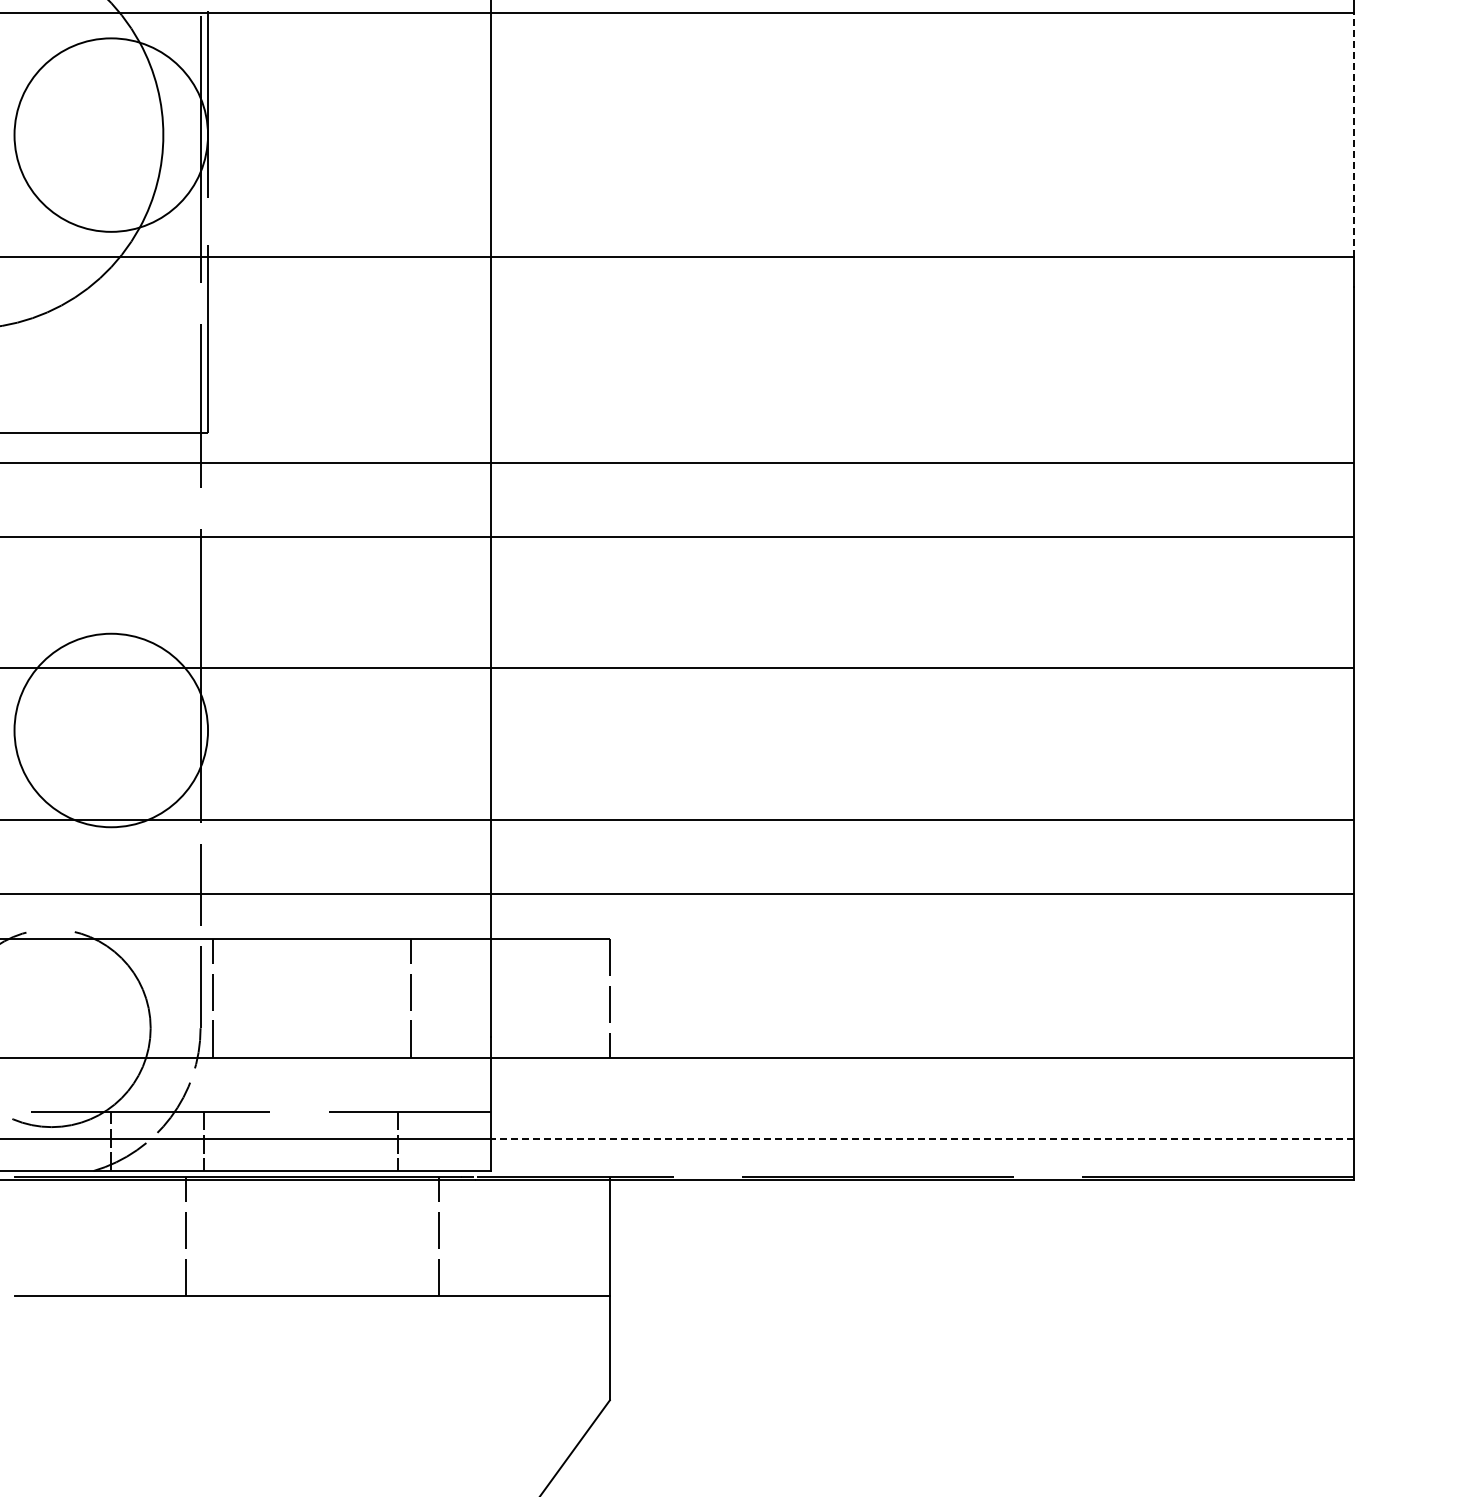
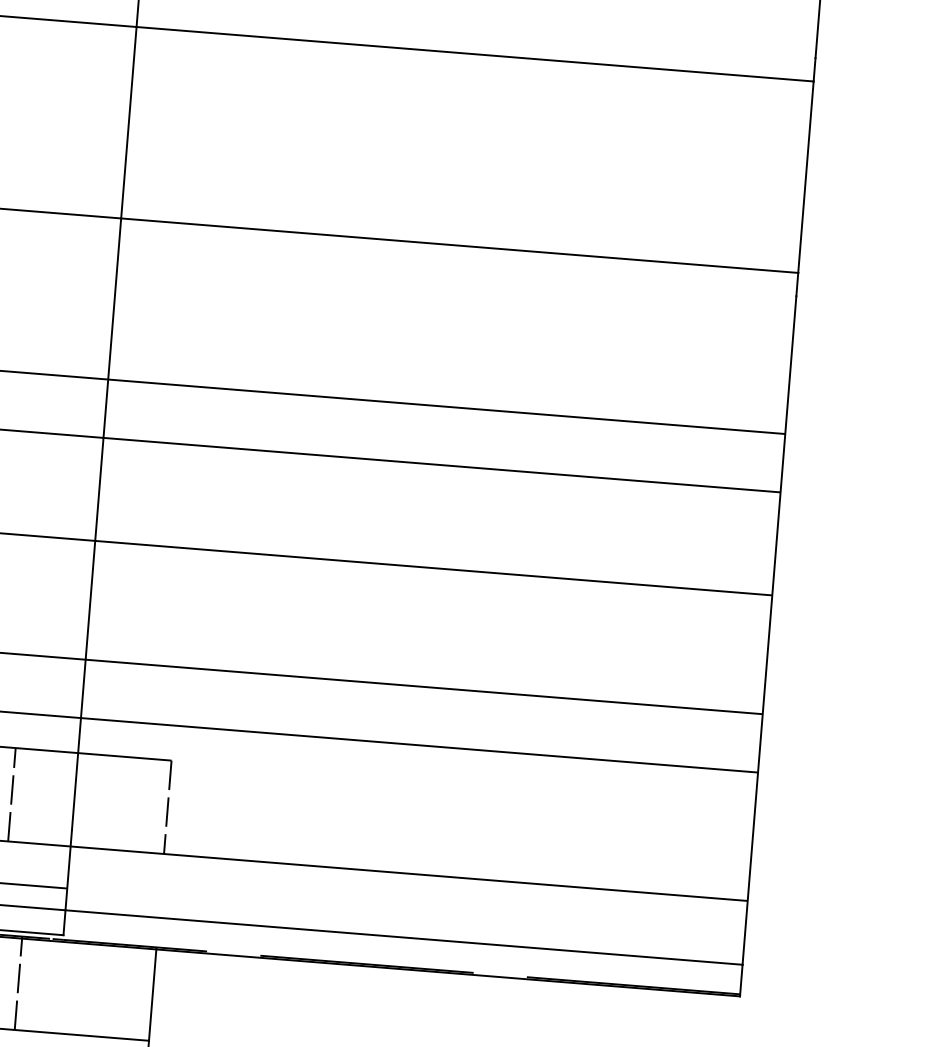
line: (1354, 134) -> (806, 176), dashed -> solid
line: (922, 1139) -> (404, 937), dashed -> solid

